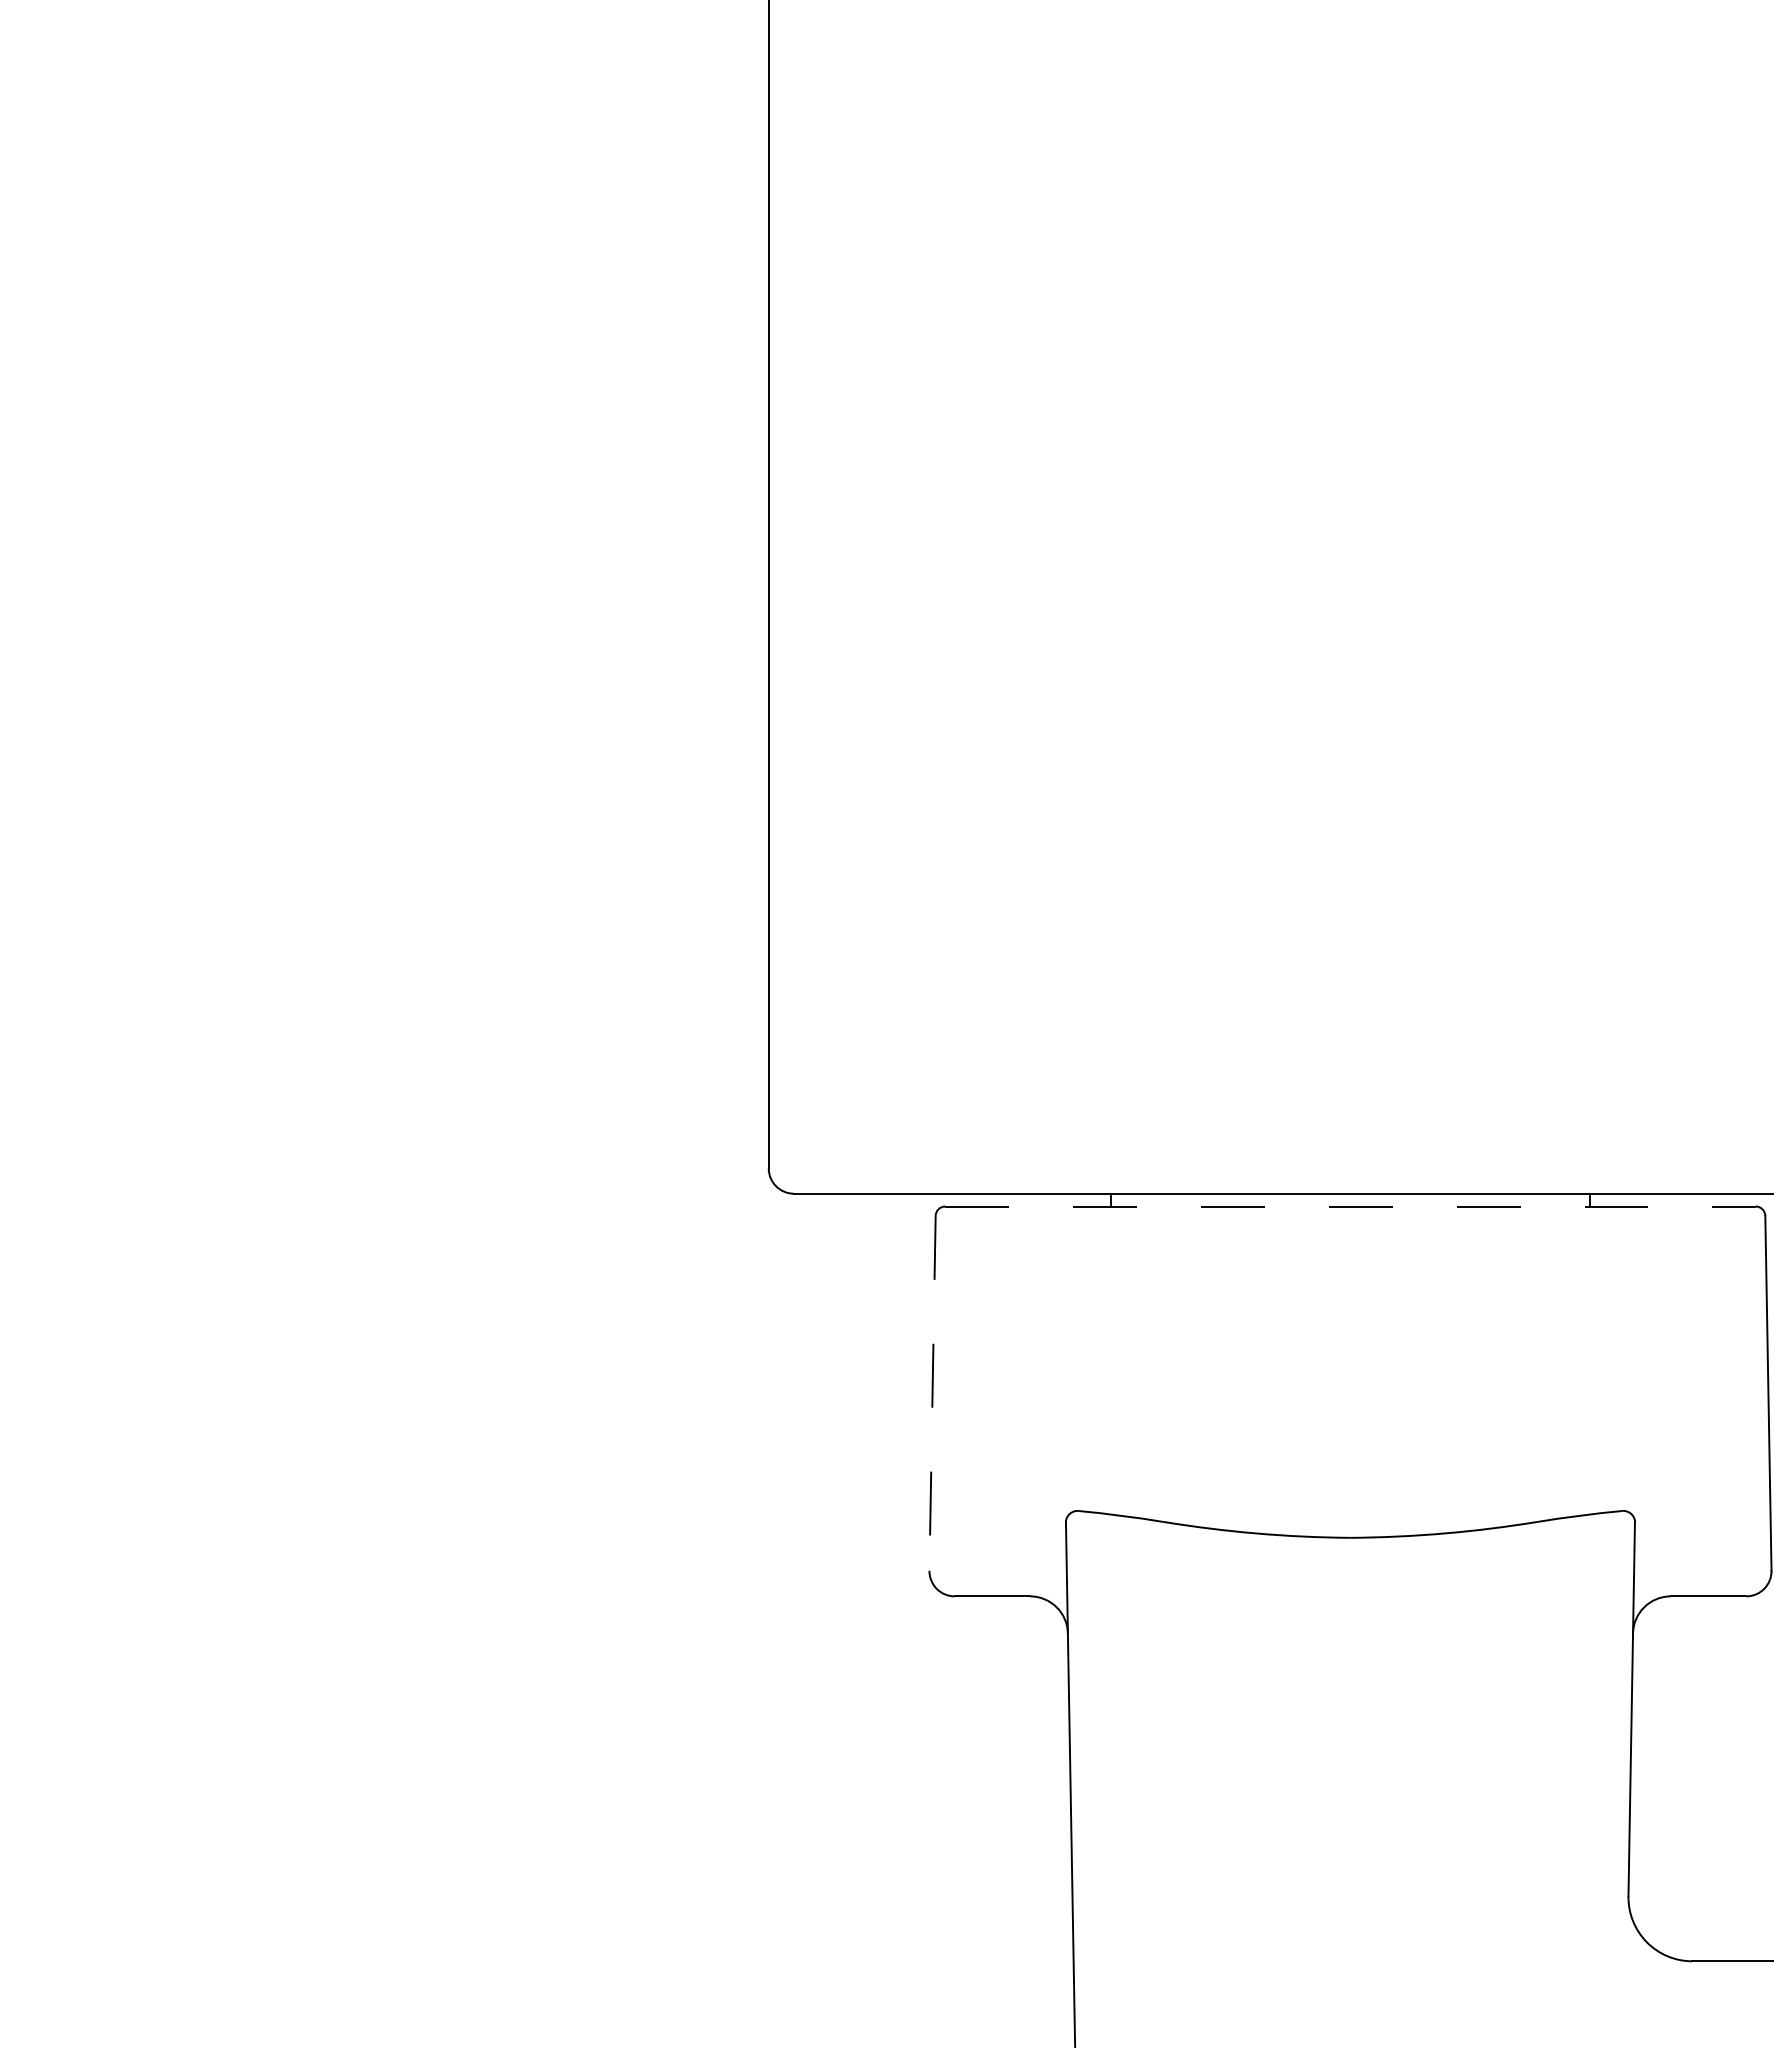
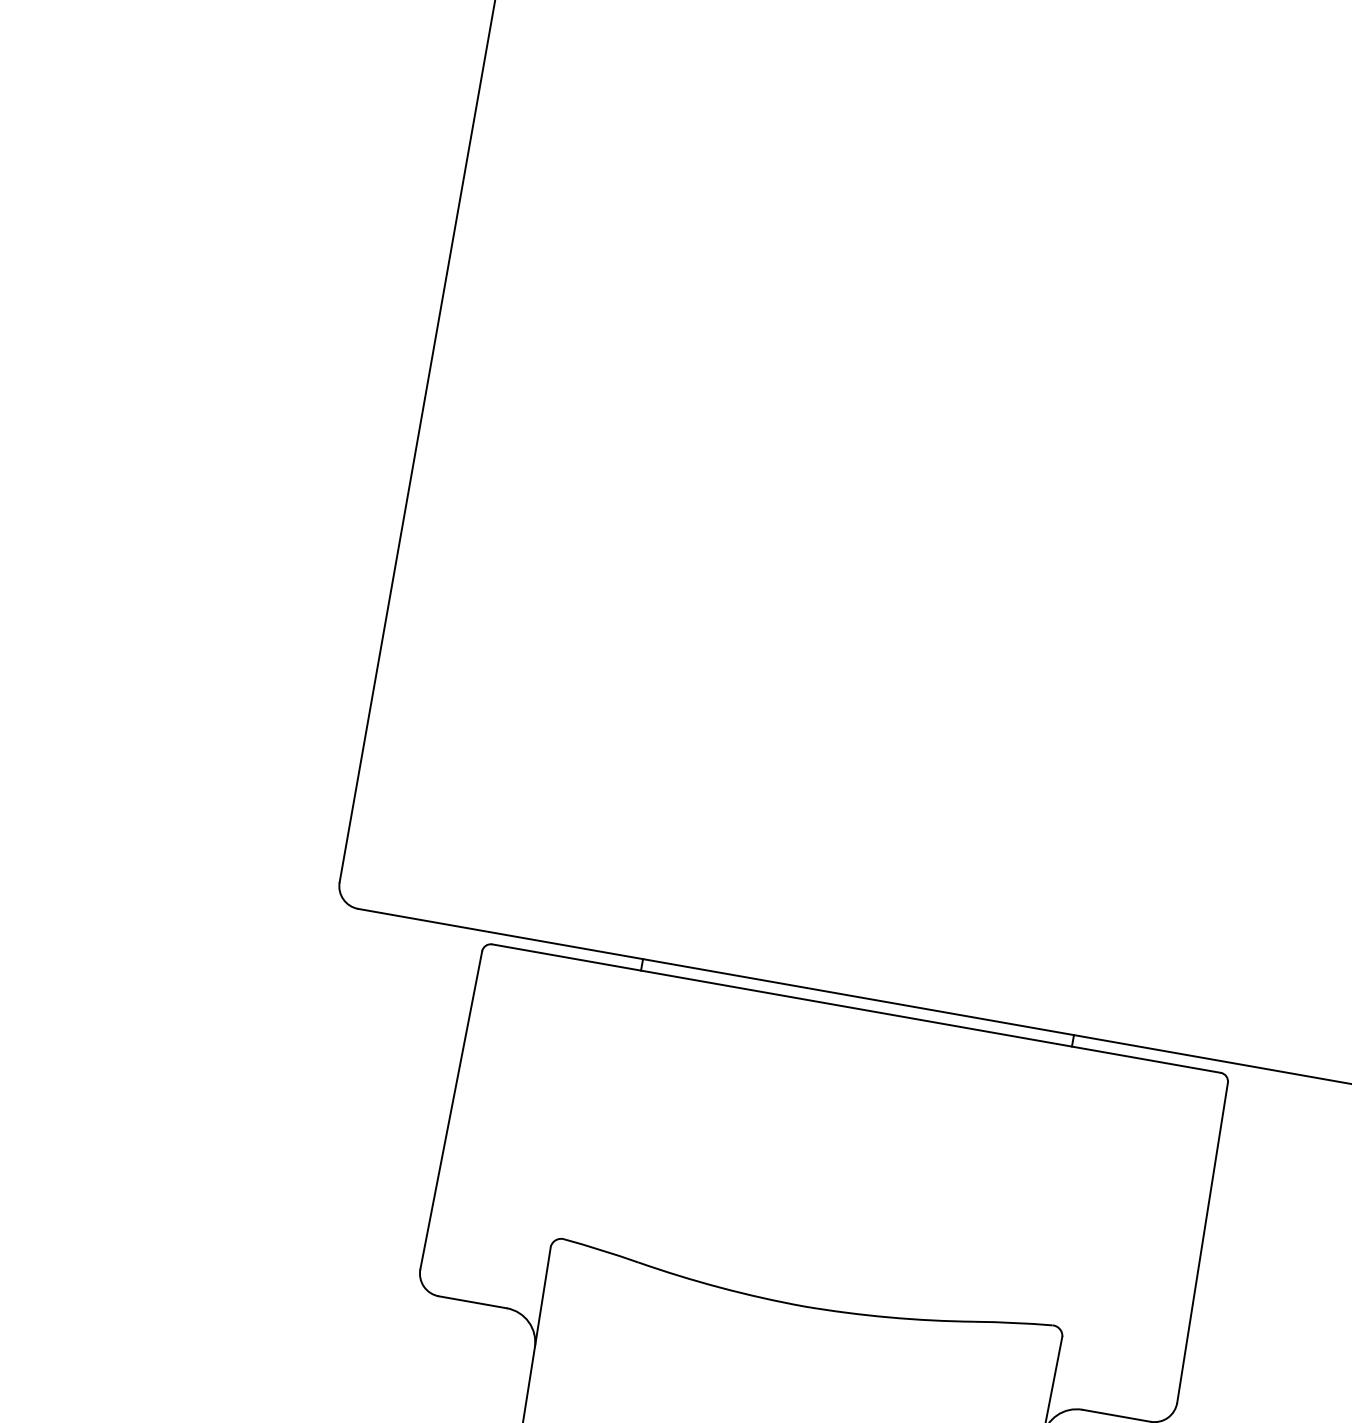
line: (1350, 1206) -> (856, 1008), dashed -> solid
line: (932, 1393) -> (451, 1110), dashed -> solid

